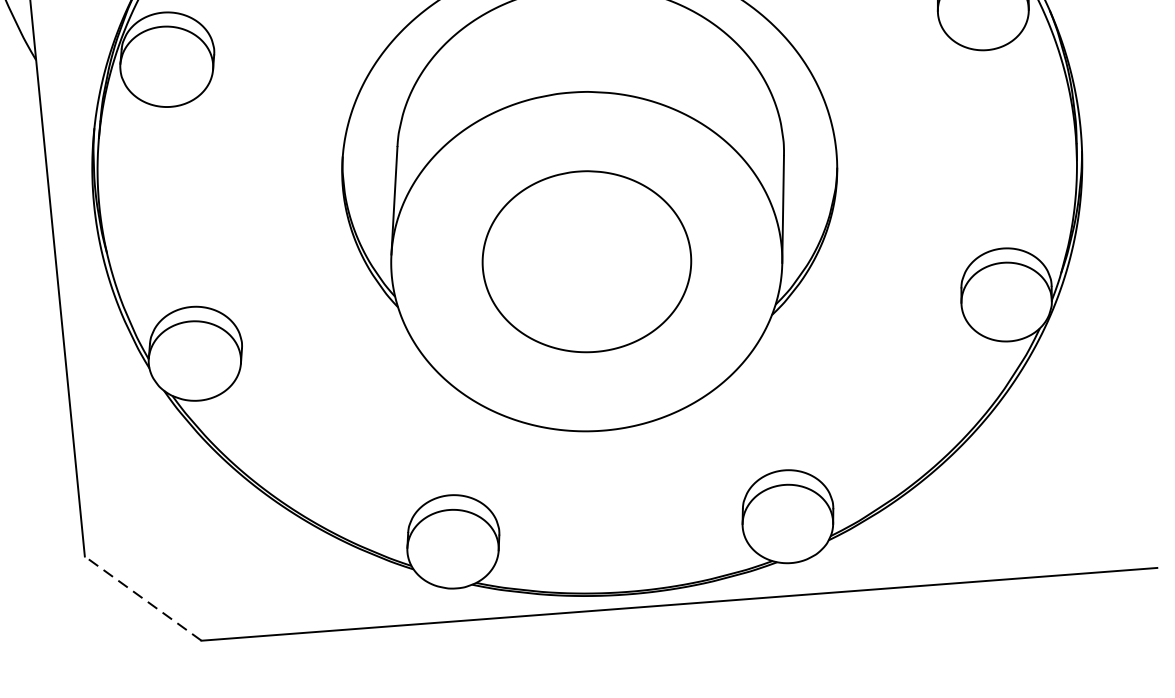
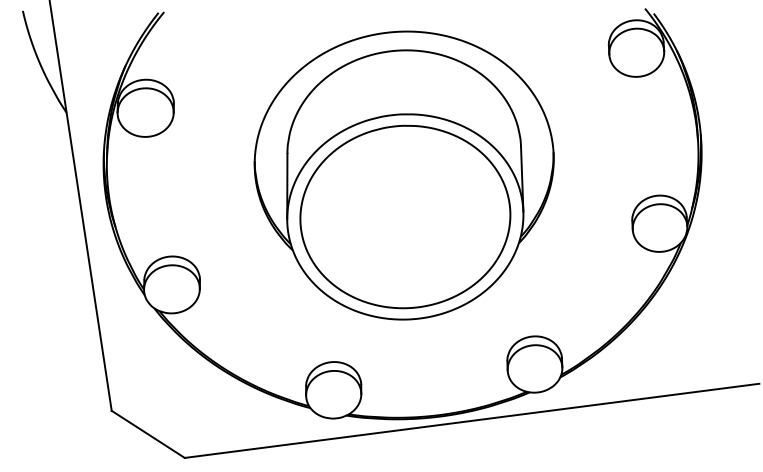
part: (587, 260) -> (405, 216), size x1.67
line: (141, 598) -> (147, 434), dashed -> solid

